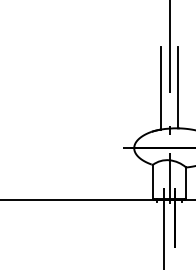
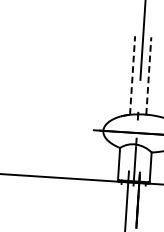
line: (161, 87) -> (133, 74), solid -> dashed
line: (178, 87) -> (149, 75), solid -> dashed

